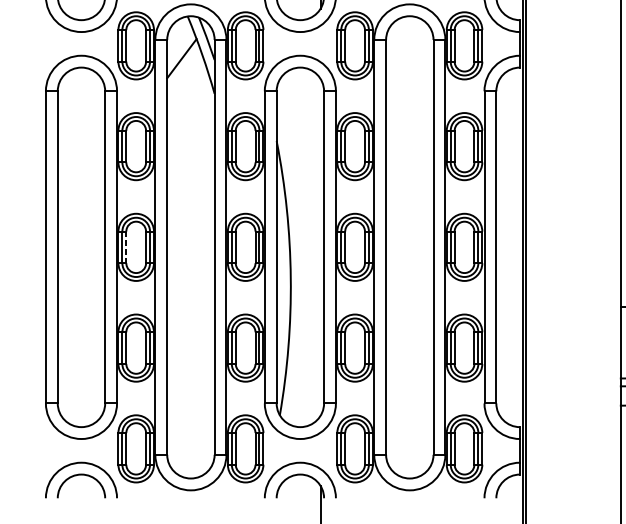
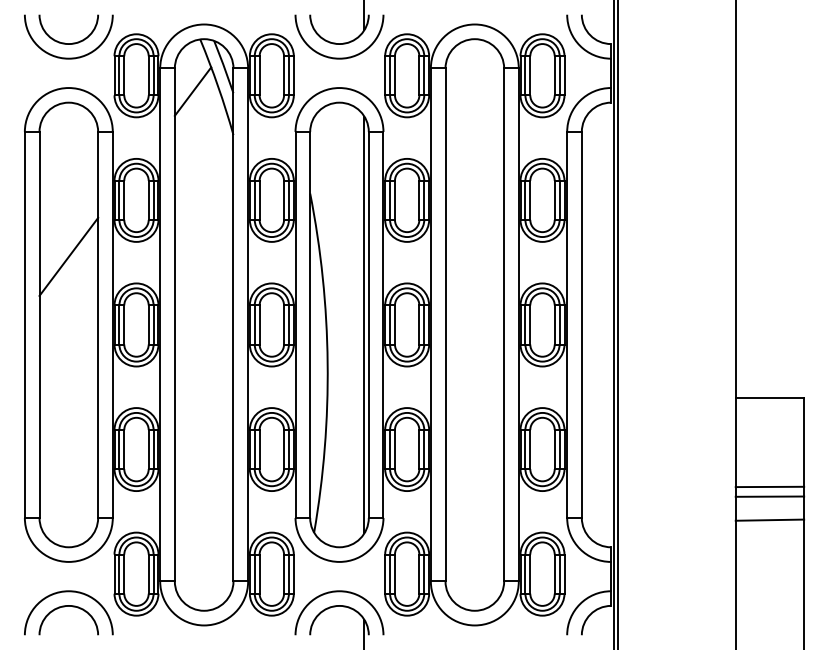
line: (81, 191) -> (68, 256), added
line: (126, 246) -> (124, 324), dashed -> solid
line: (320, 246) -> (364, 324), added

